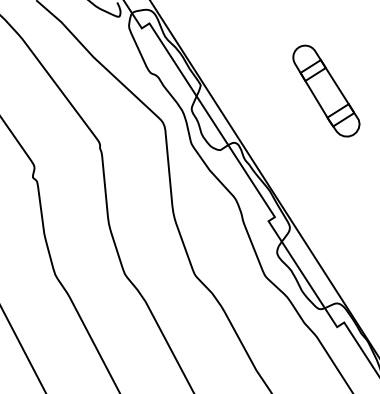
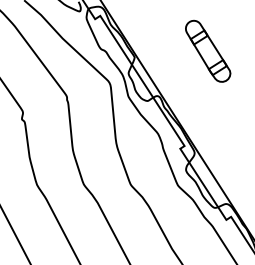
part: (326, 89) -> (208, 50), moved

